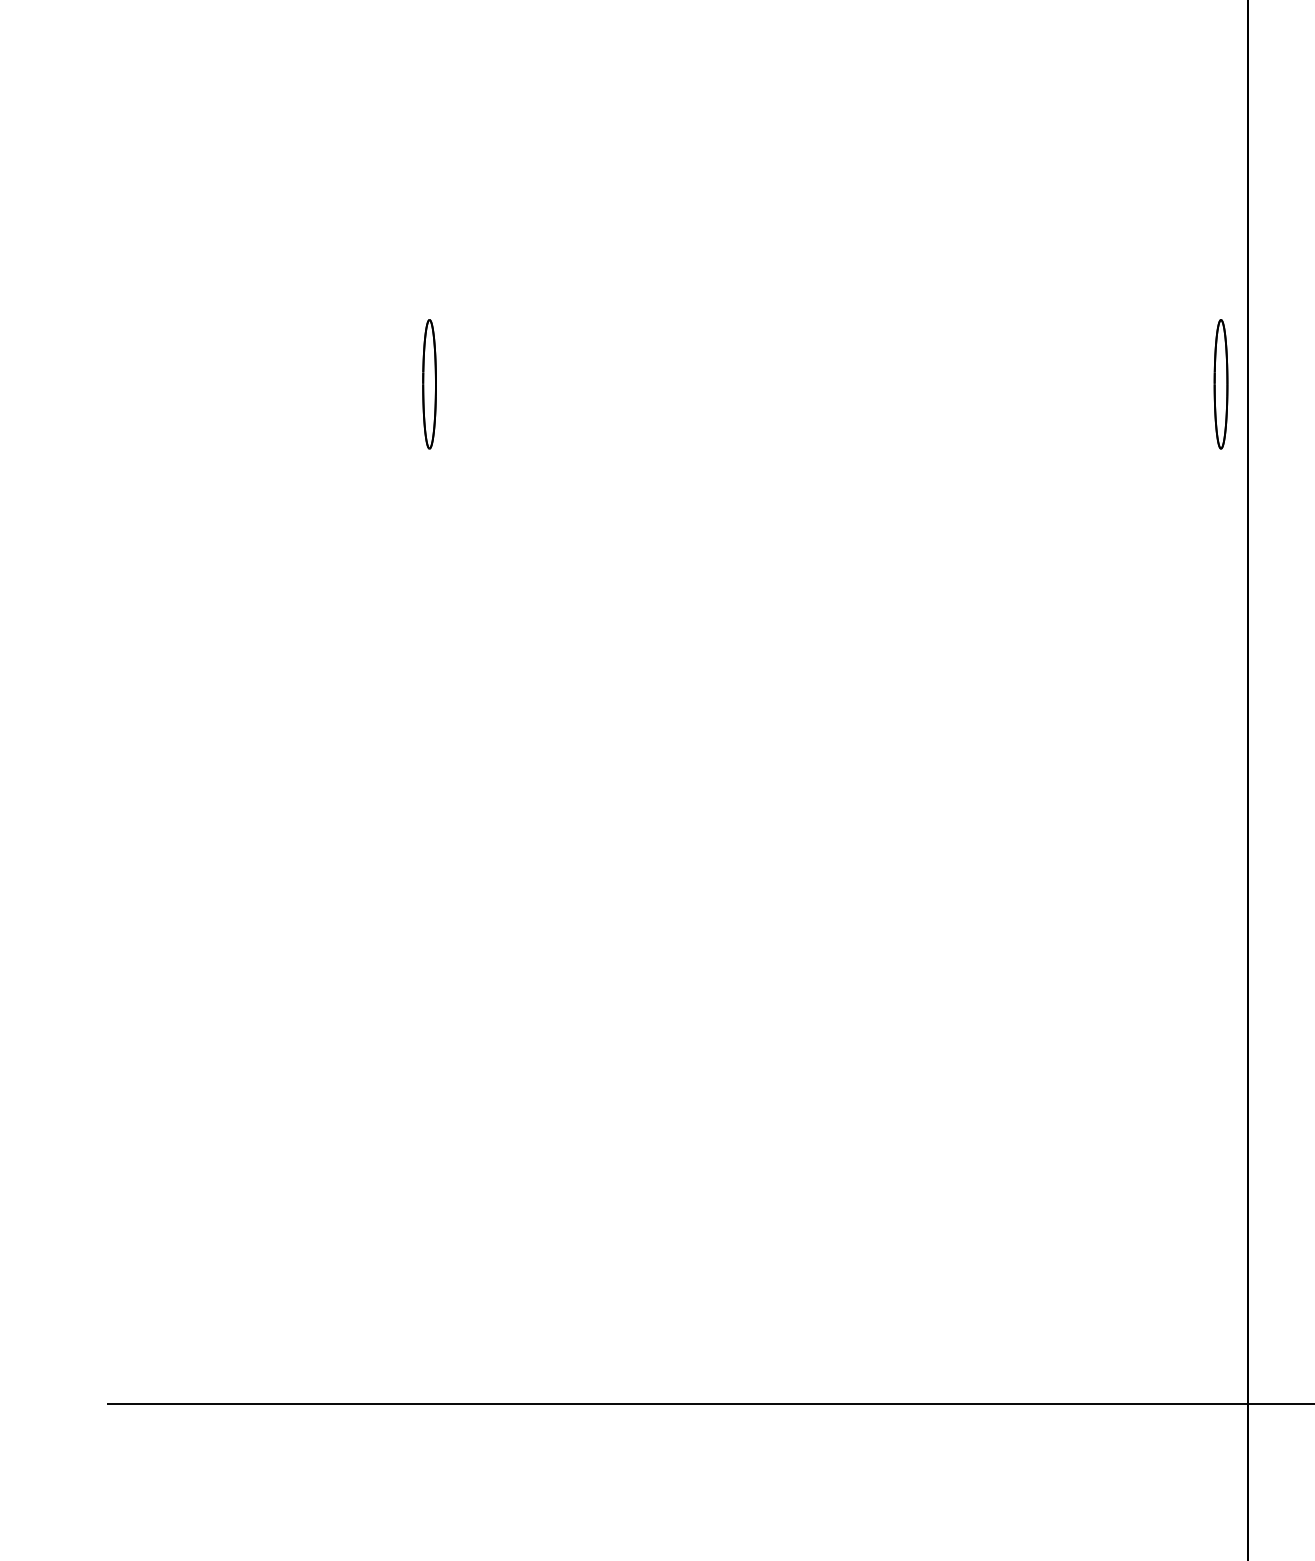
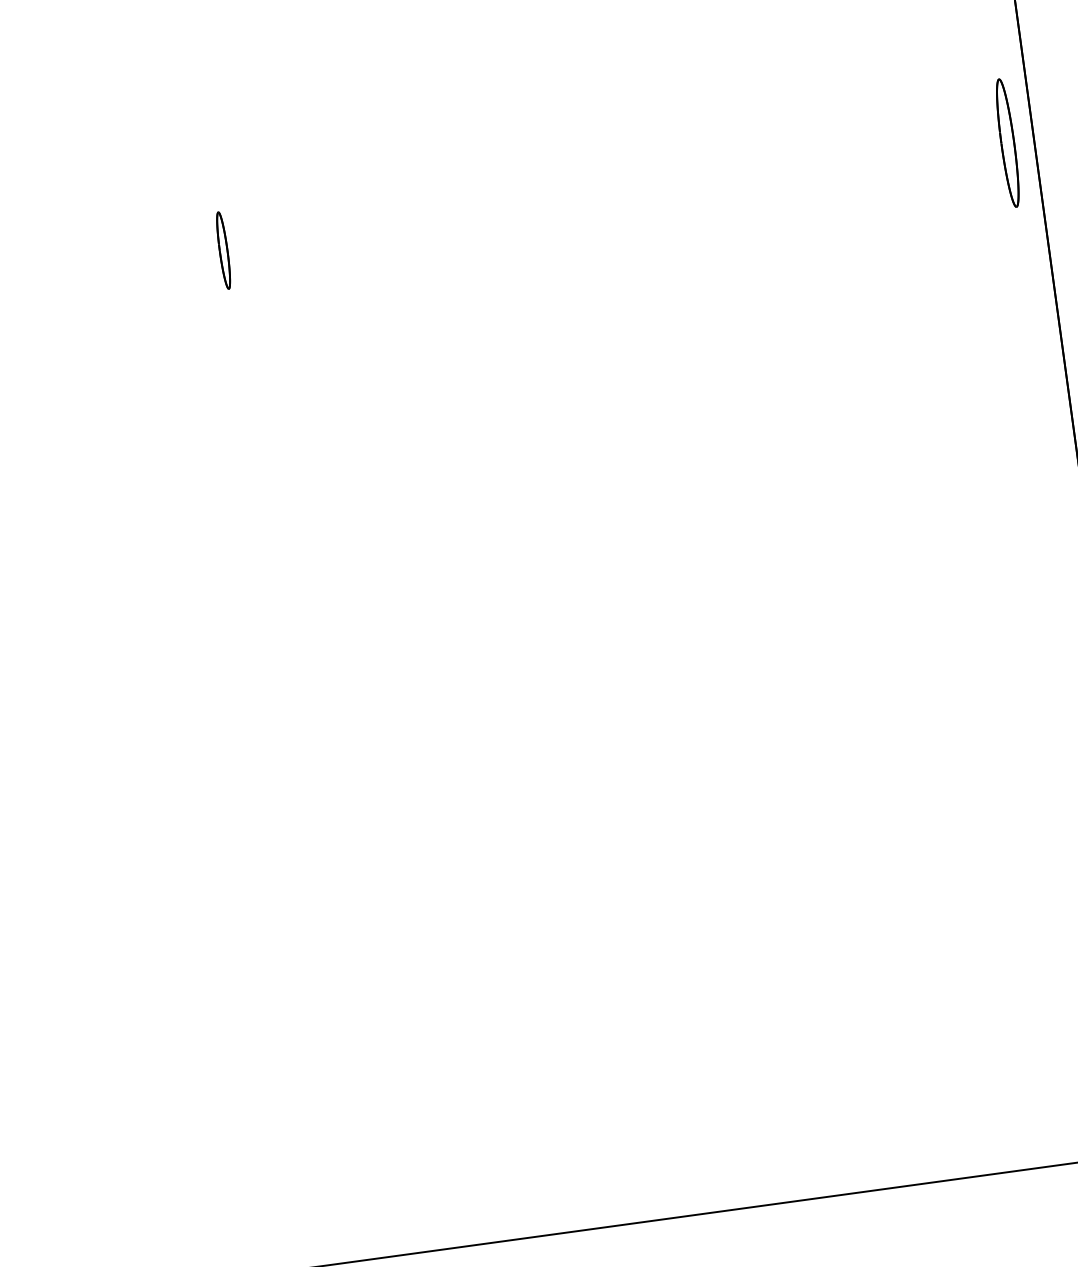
part: (429, 384) -> (223, 250), size x0.6

